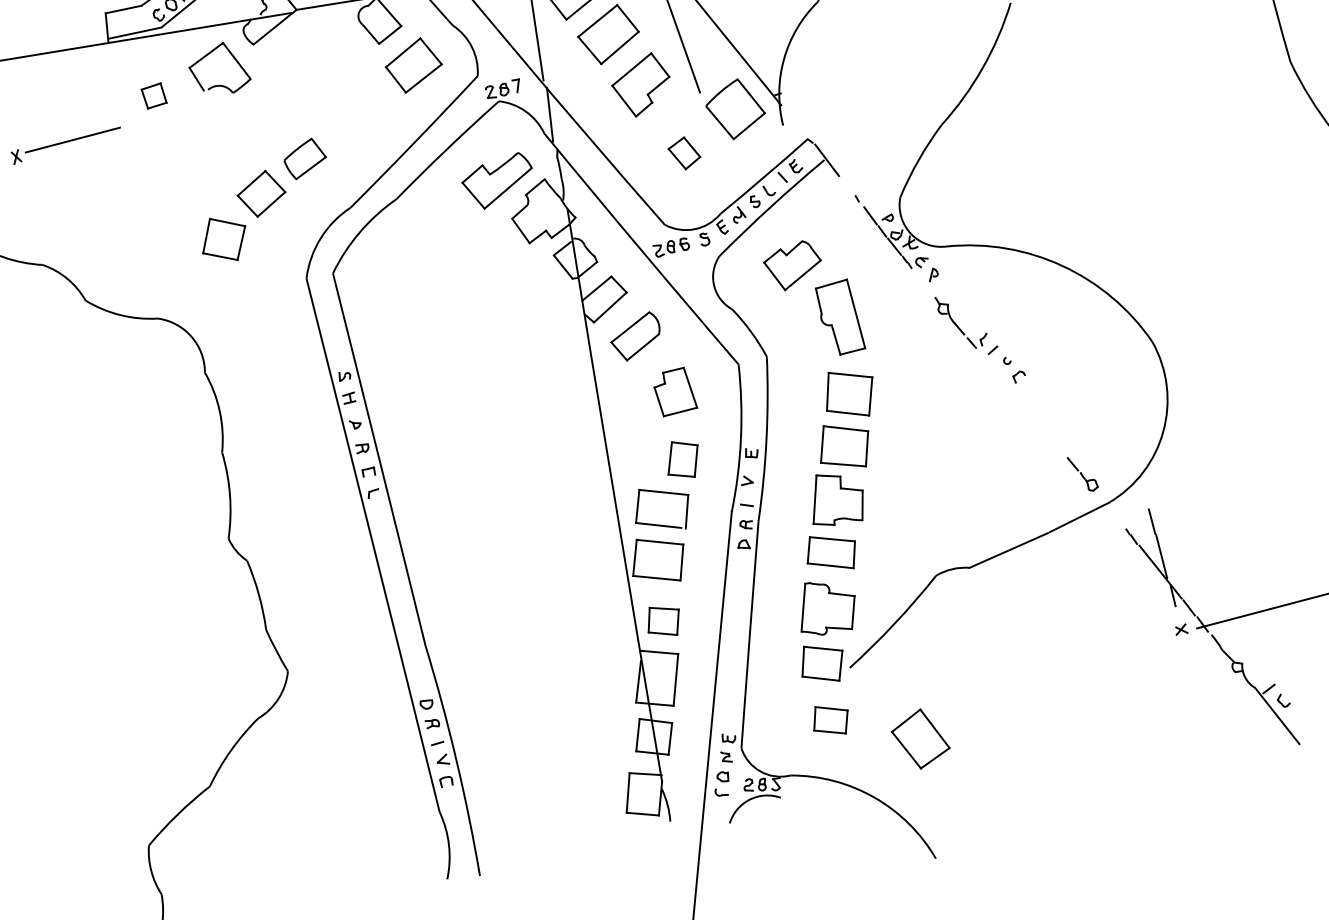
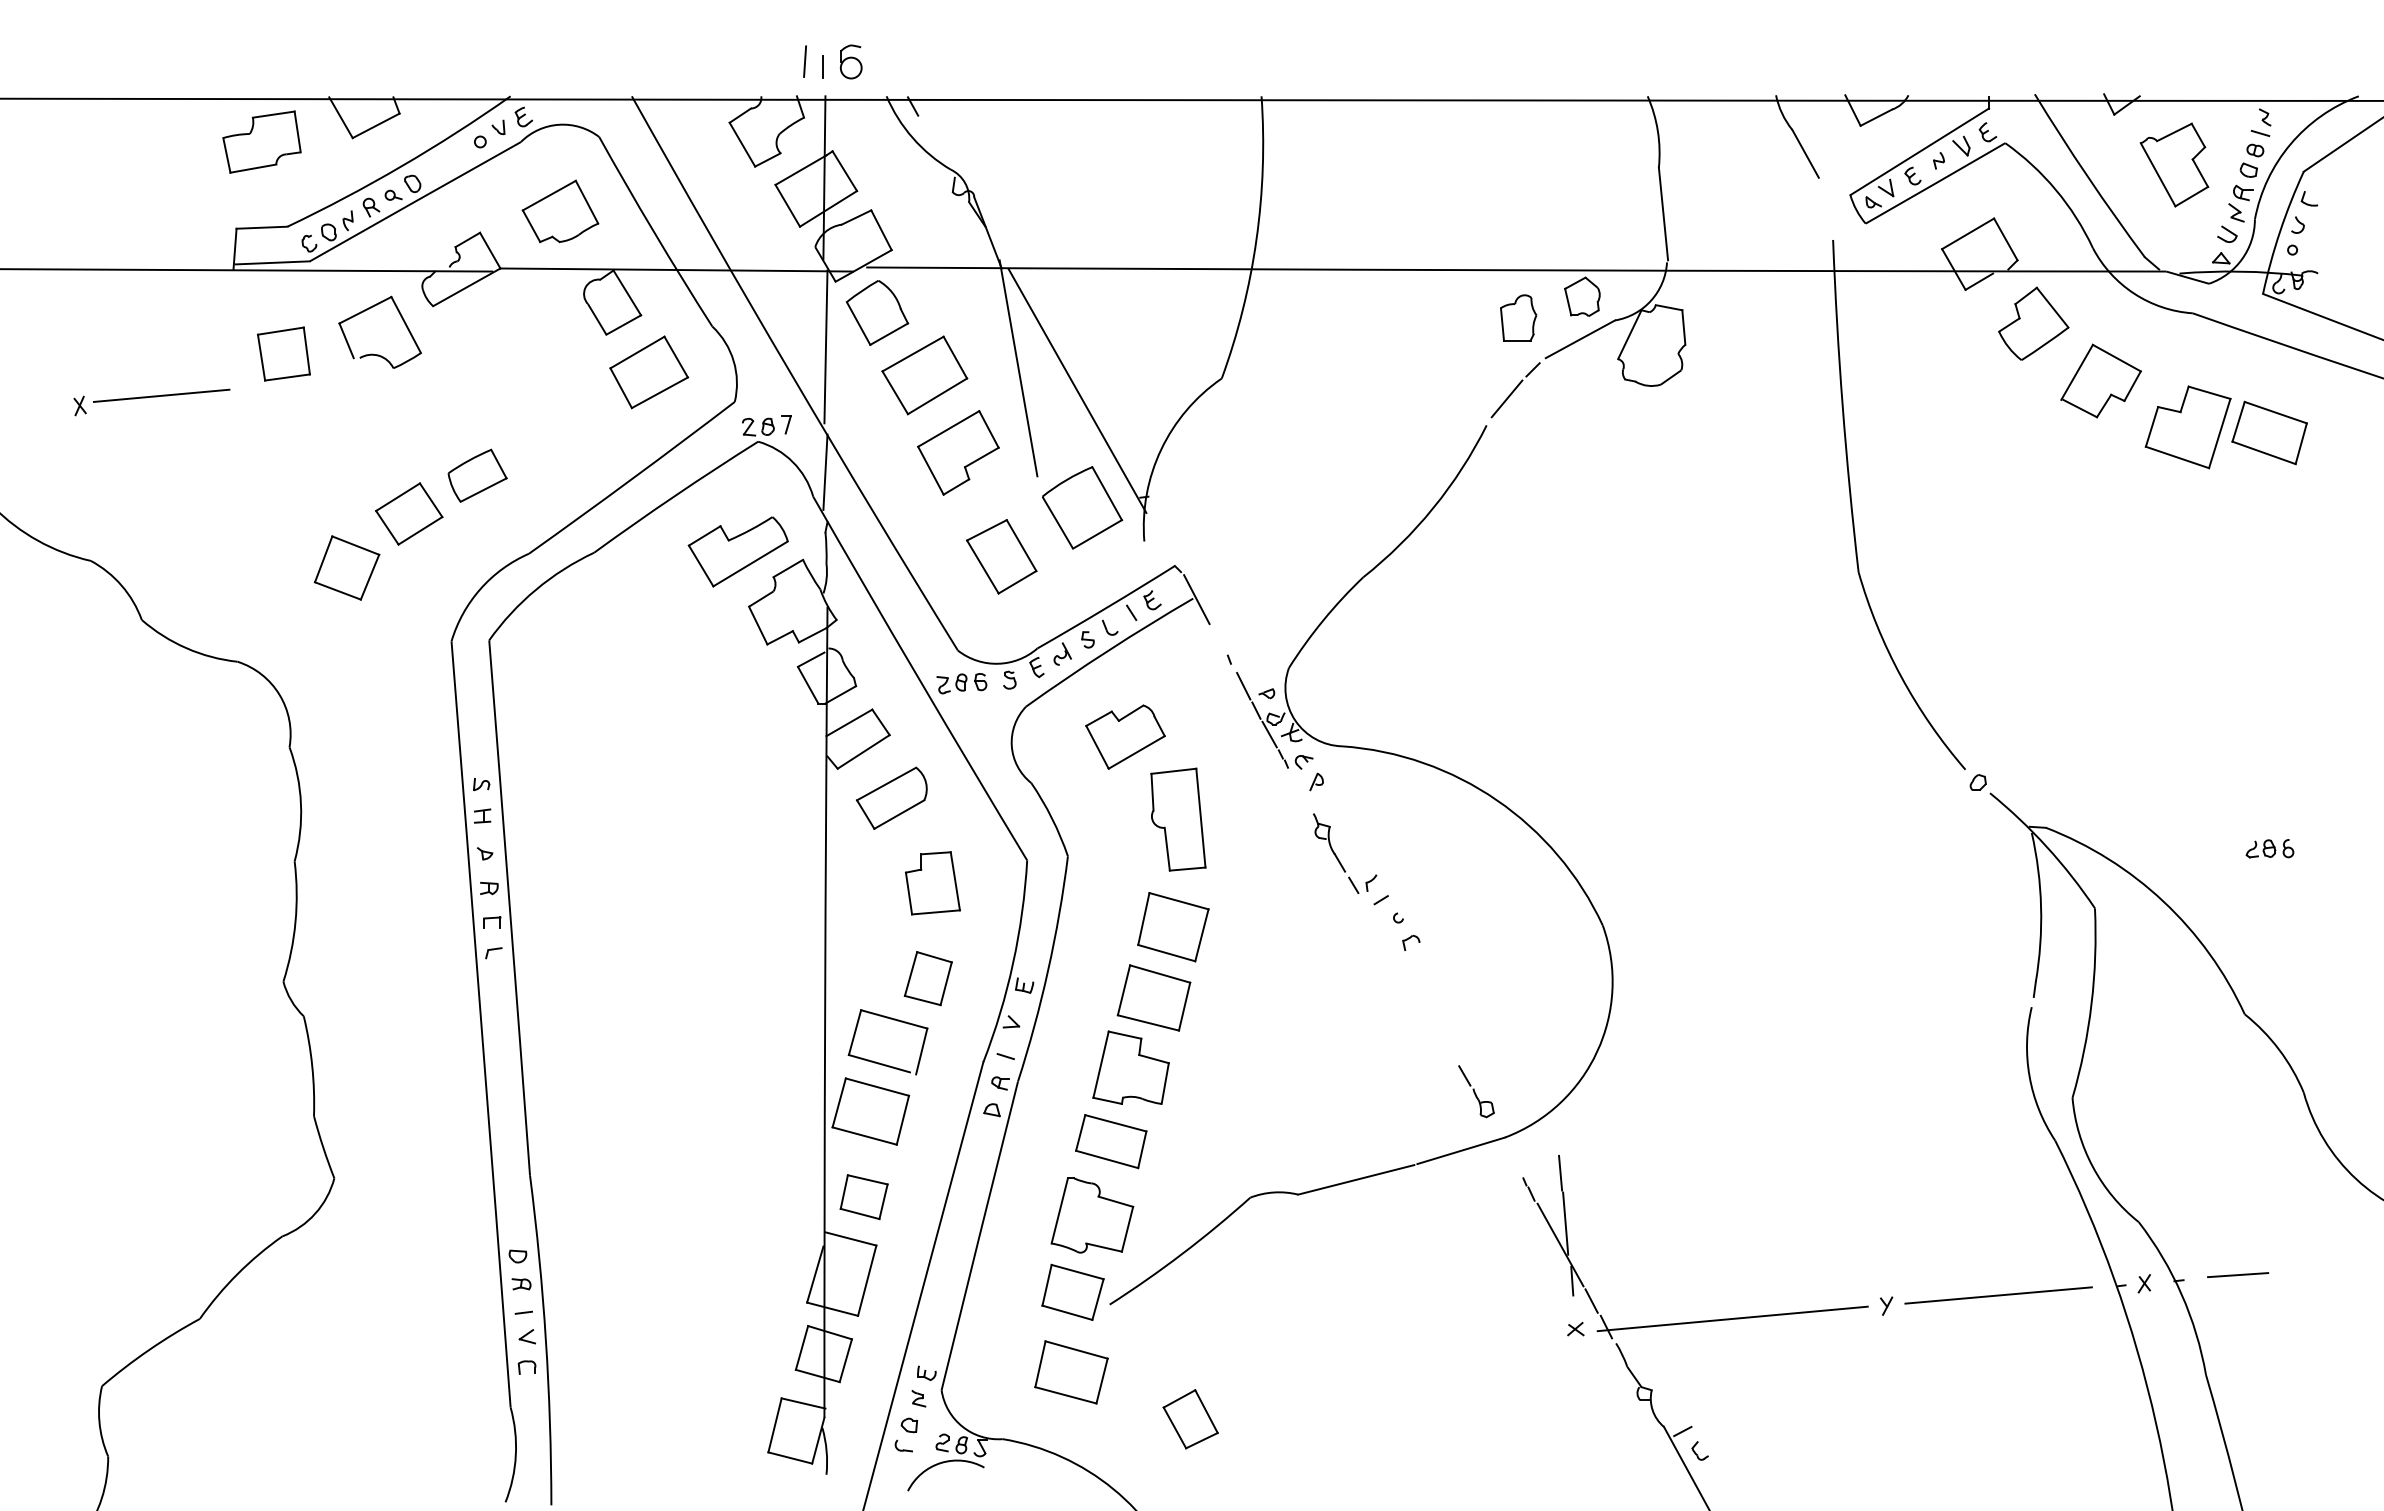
part: (153, 95) -> (283, 353), size x1.67
part: (684, 153) -> (1001, 556), size x1.67
part: (830, 720) -> (1071, 1372), size x1.43
part: (920, 739) -> (1190, 1419), size x0.71

